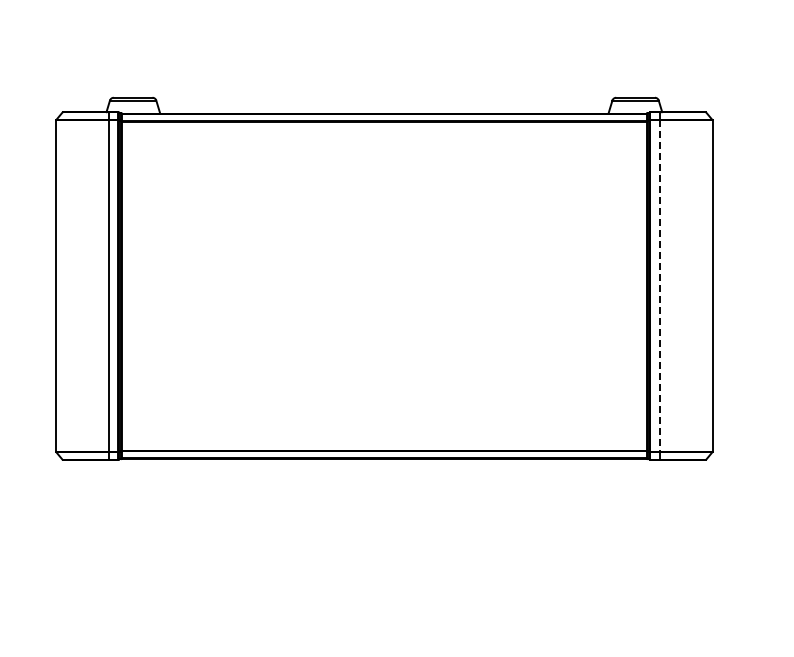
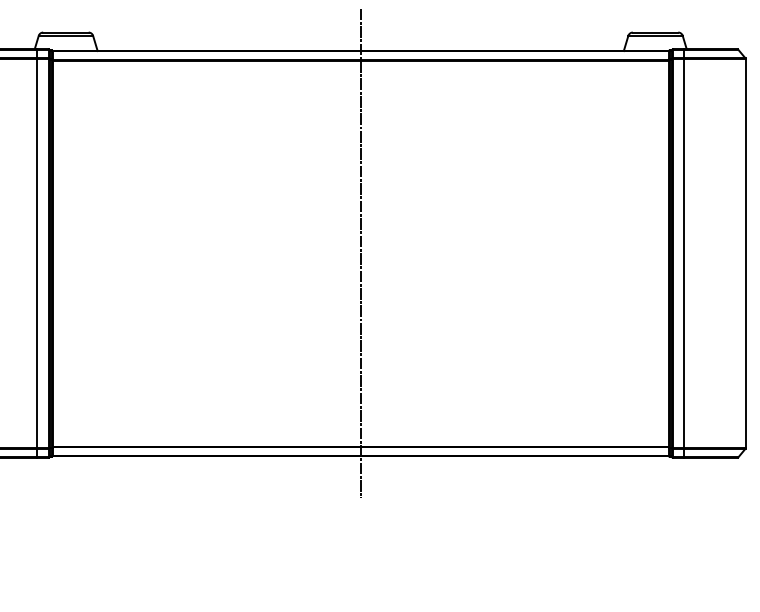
line: (384, 285) -> (360, 252), added
line: (660, 286) -> (684, 254), dashed -> solid

